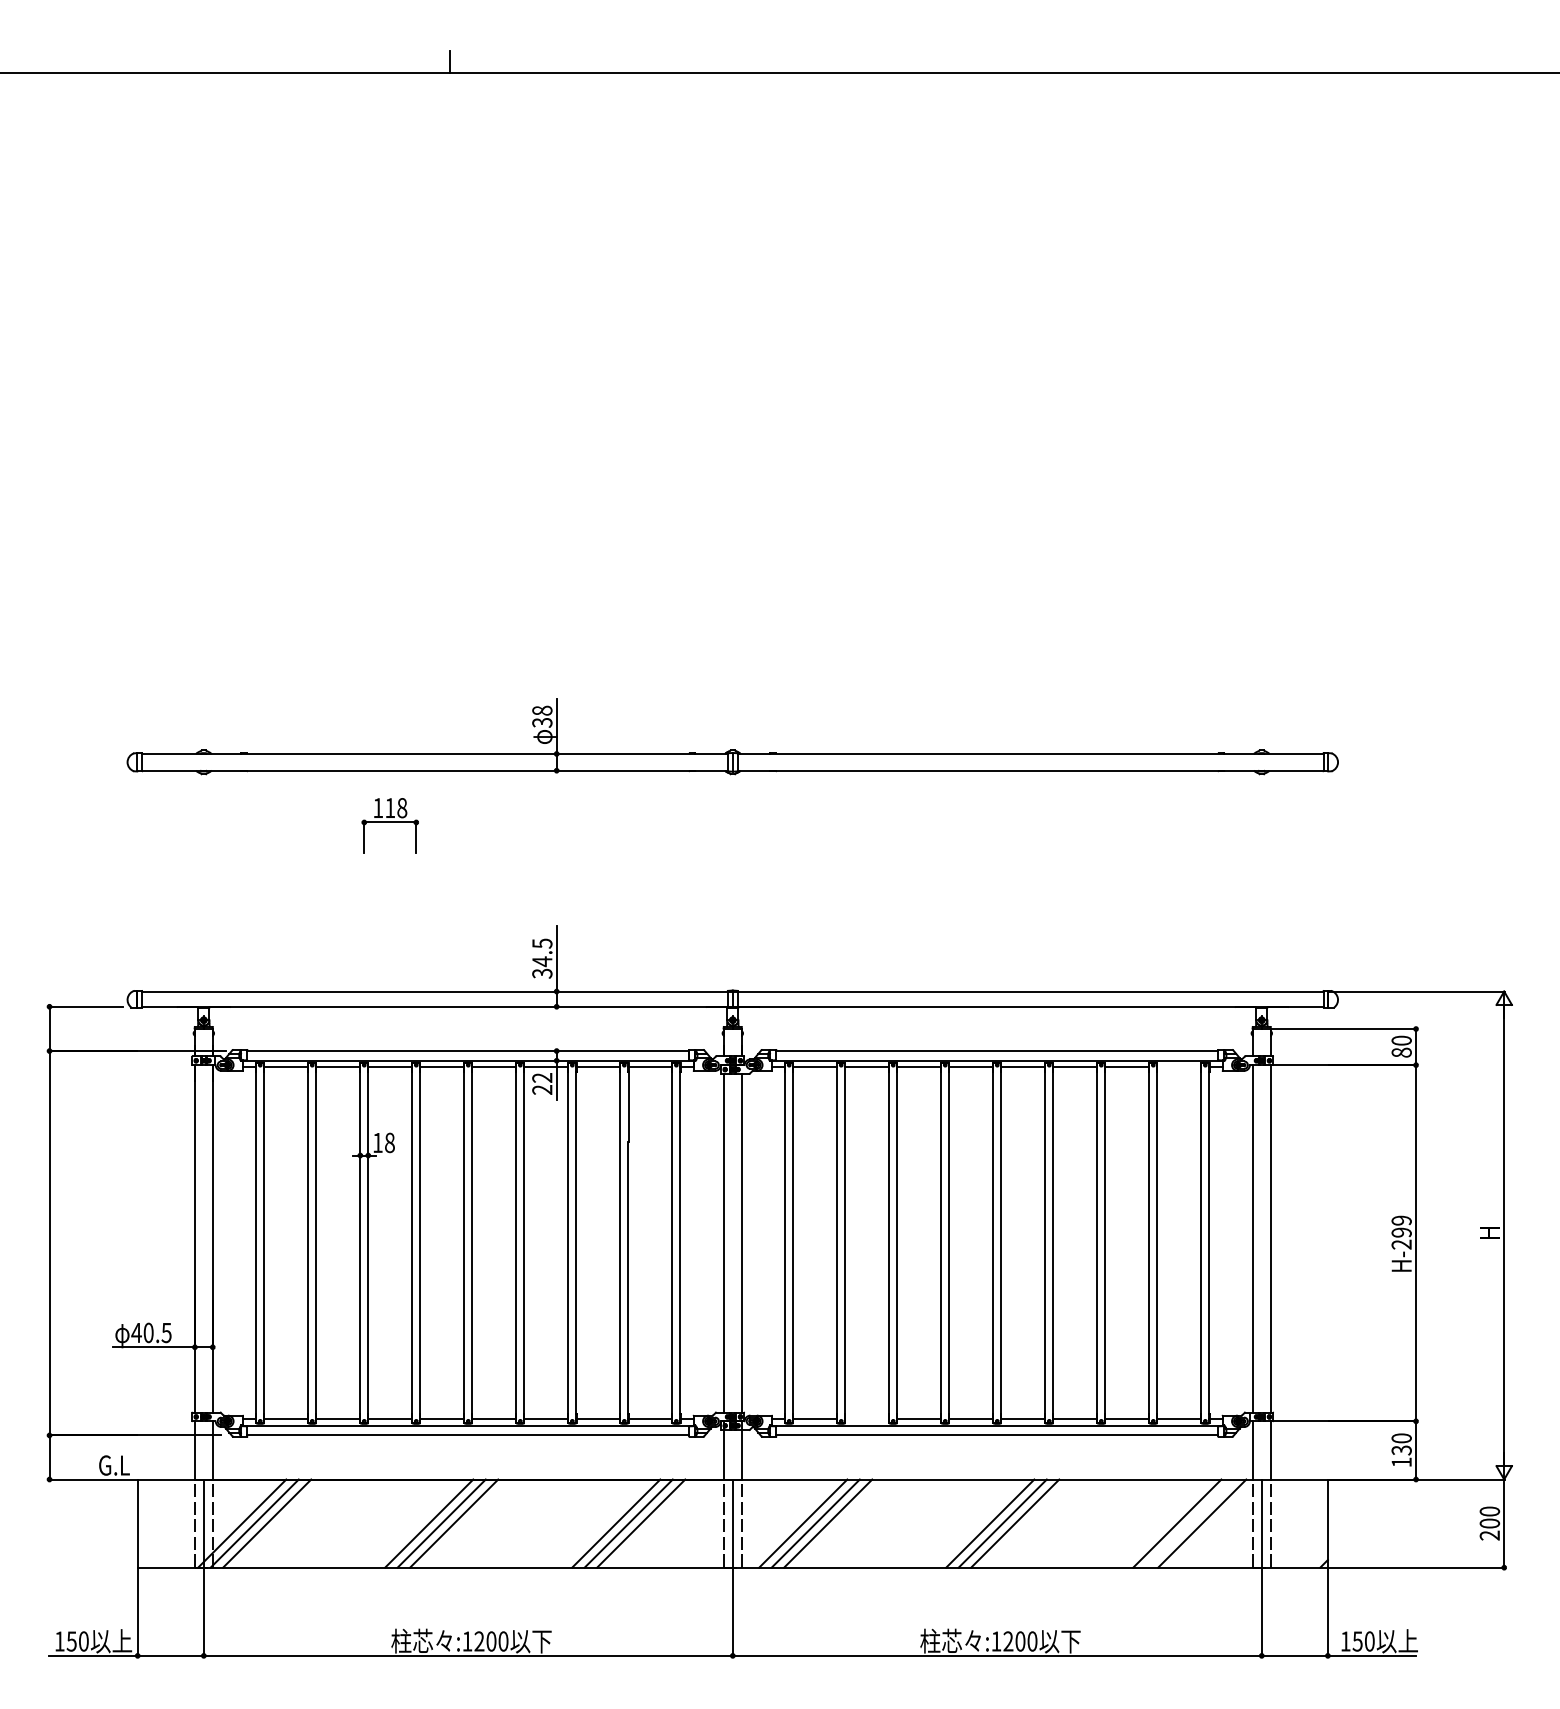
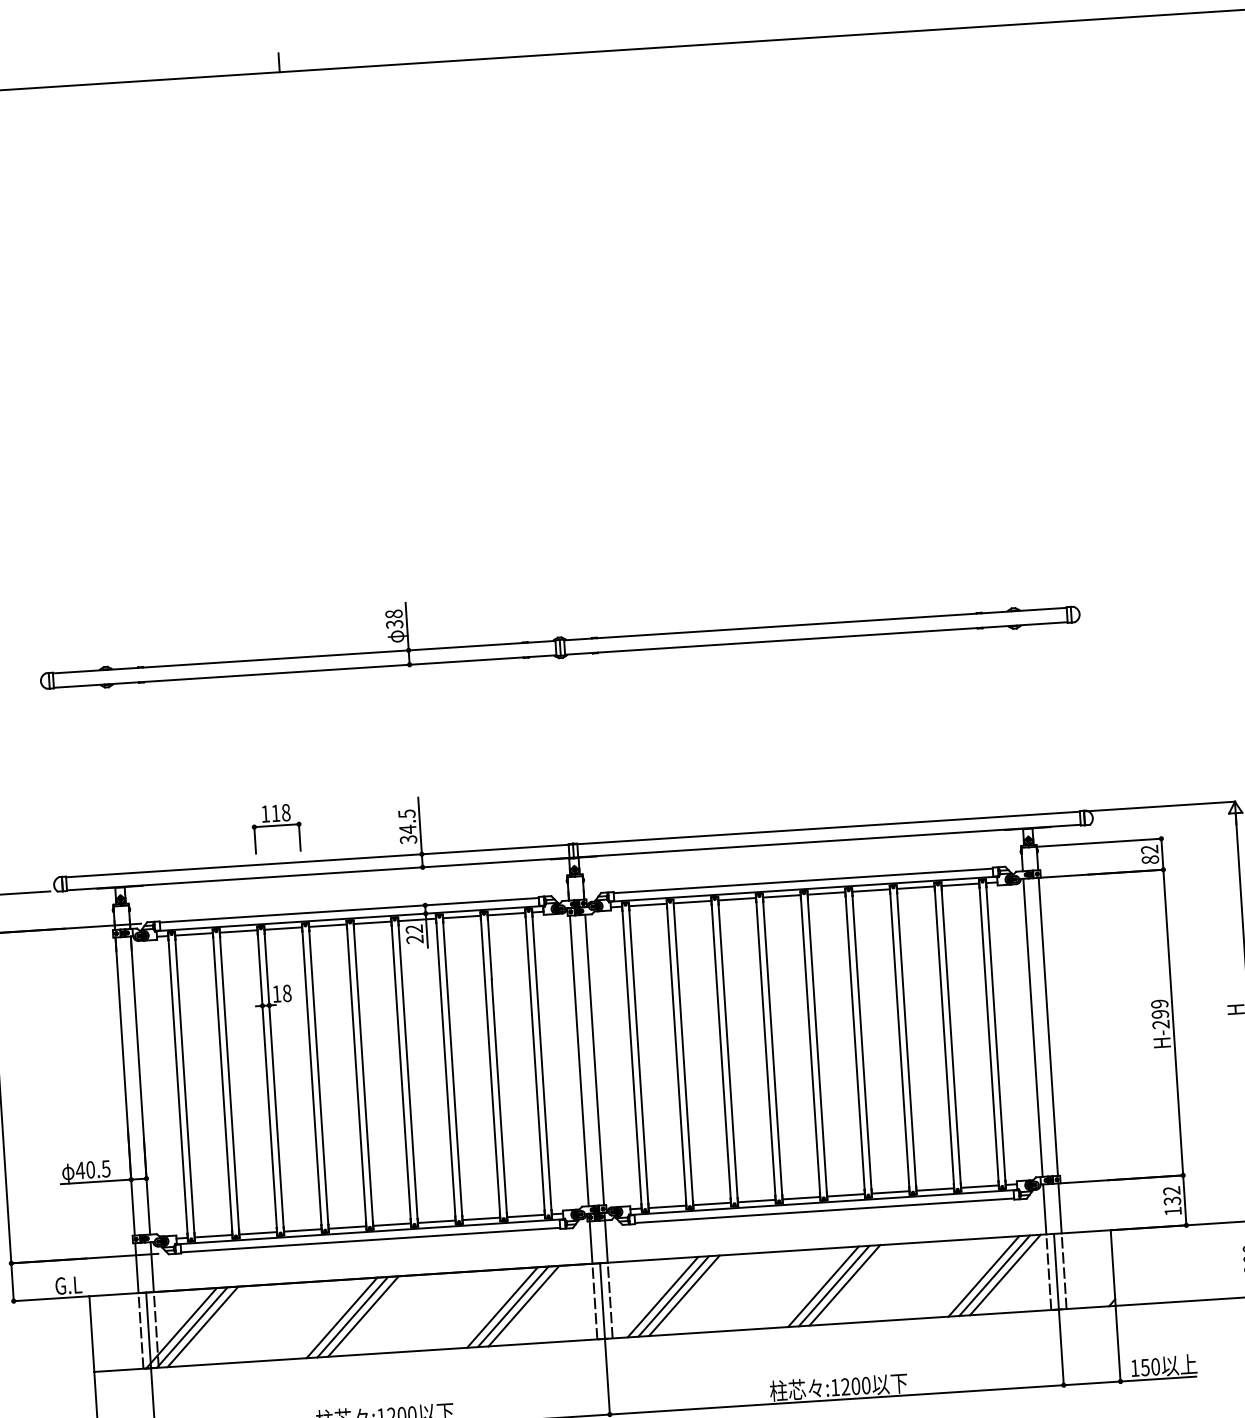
part: (389, 825) -> (276, 828), moved
text: (1401, 1040) -> (1149, 849), 80 -> 82
line: (1179, 1067) -> (960, 884), added
line: (867, 1419) -> (712, 1204), added
text: (1401, 1438) -> (1171, 1190), 130 -> 132
line: (1189, 1523) -> (994, 1275), added

